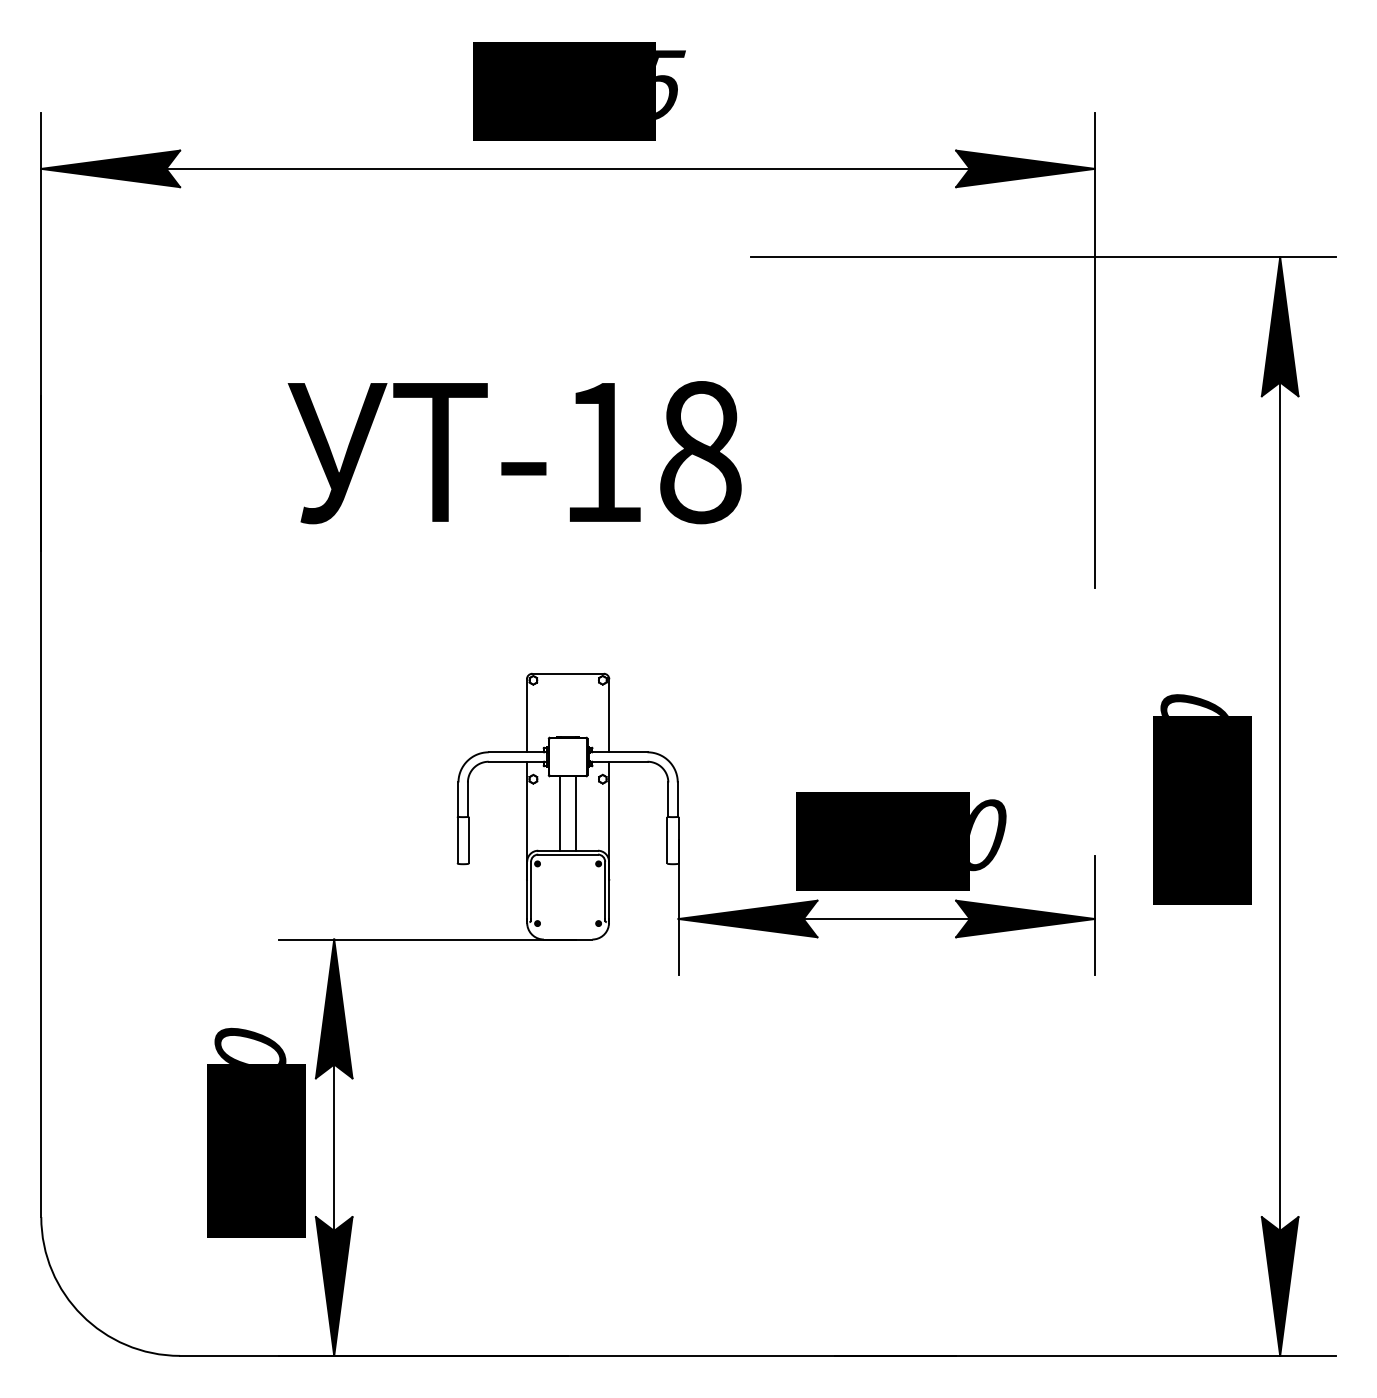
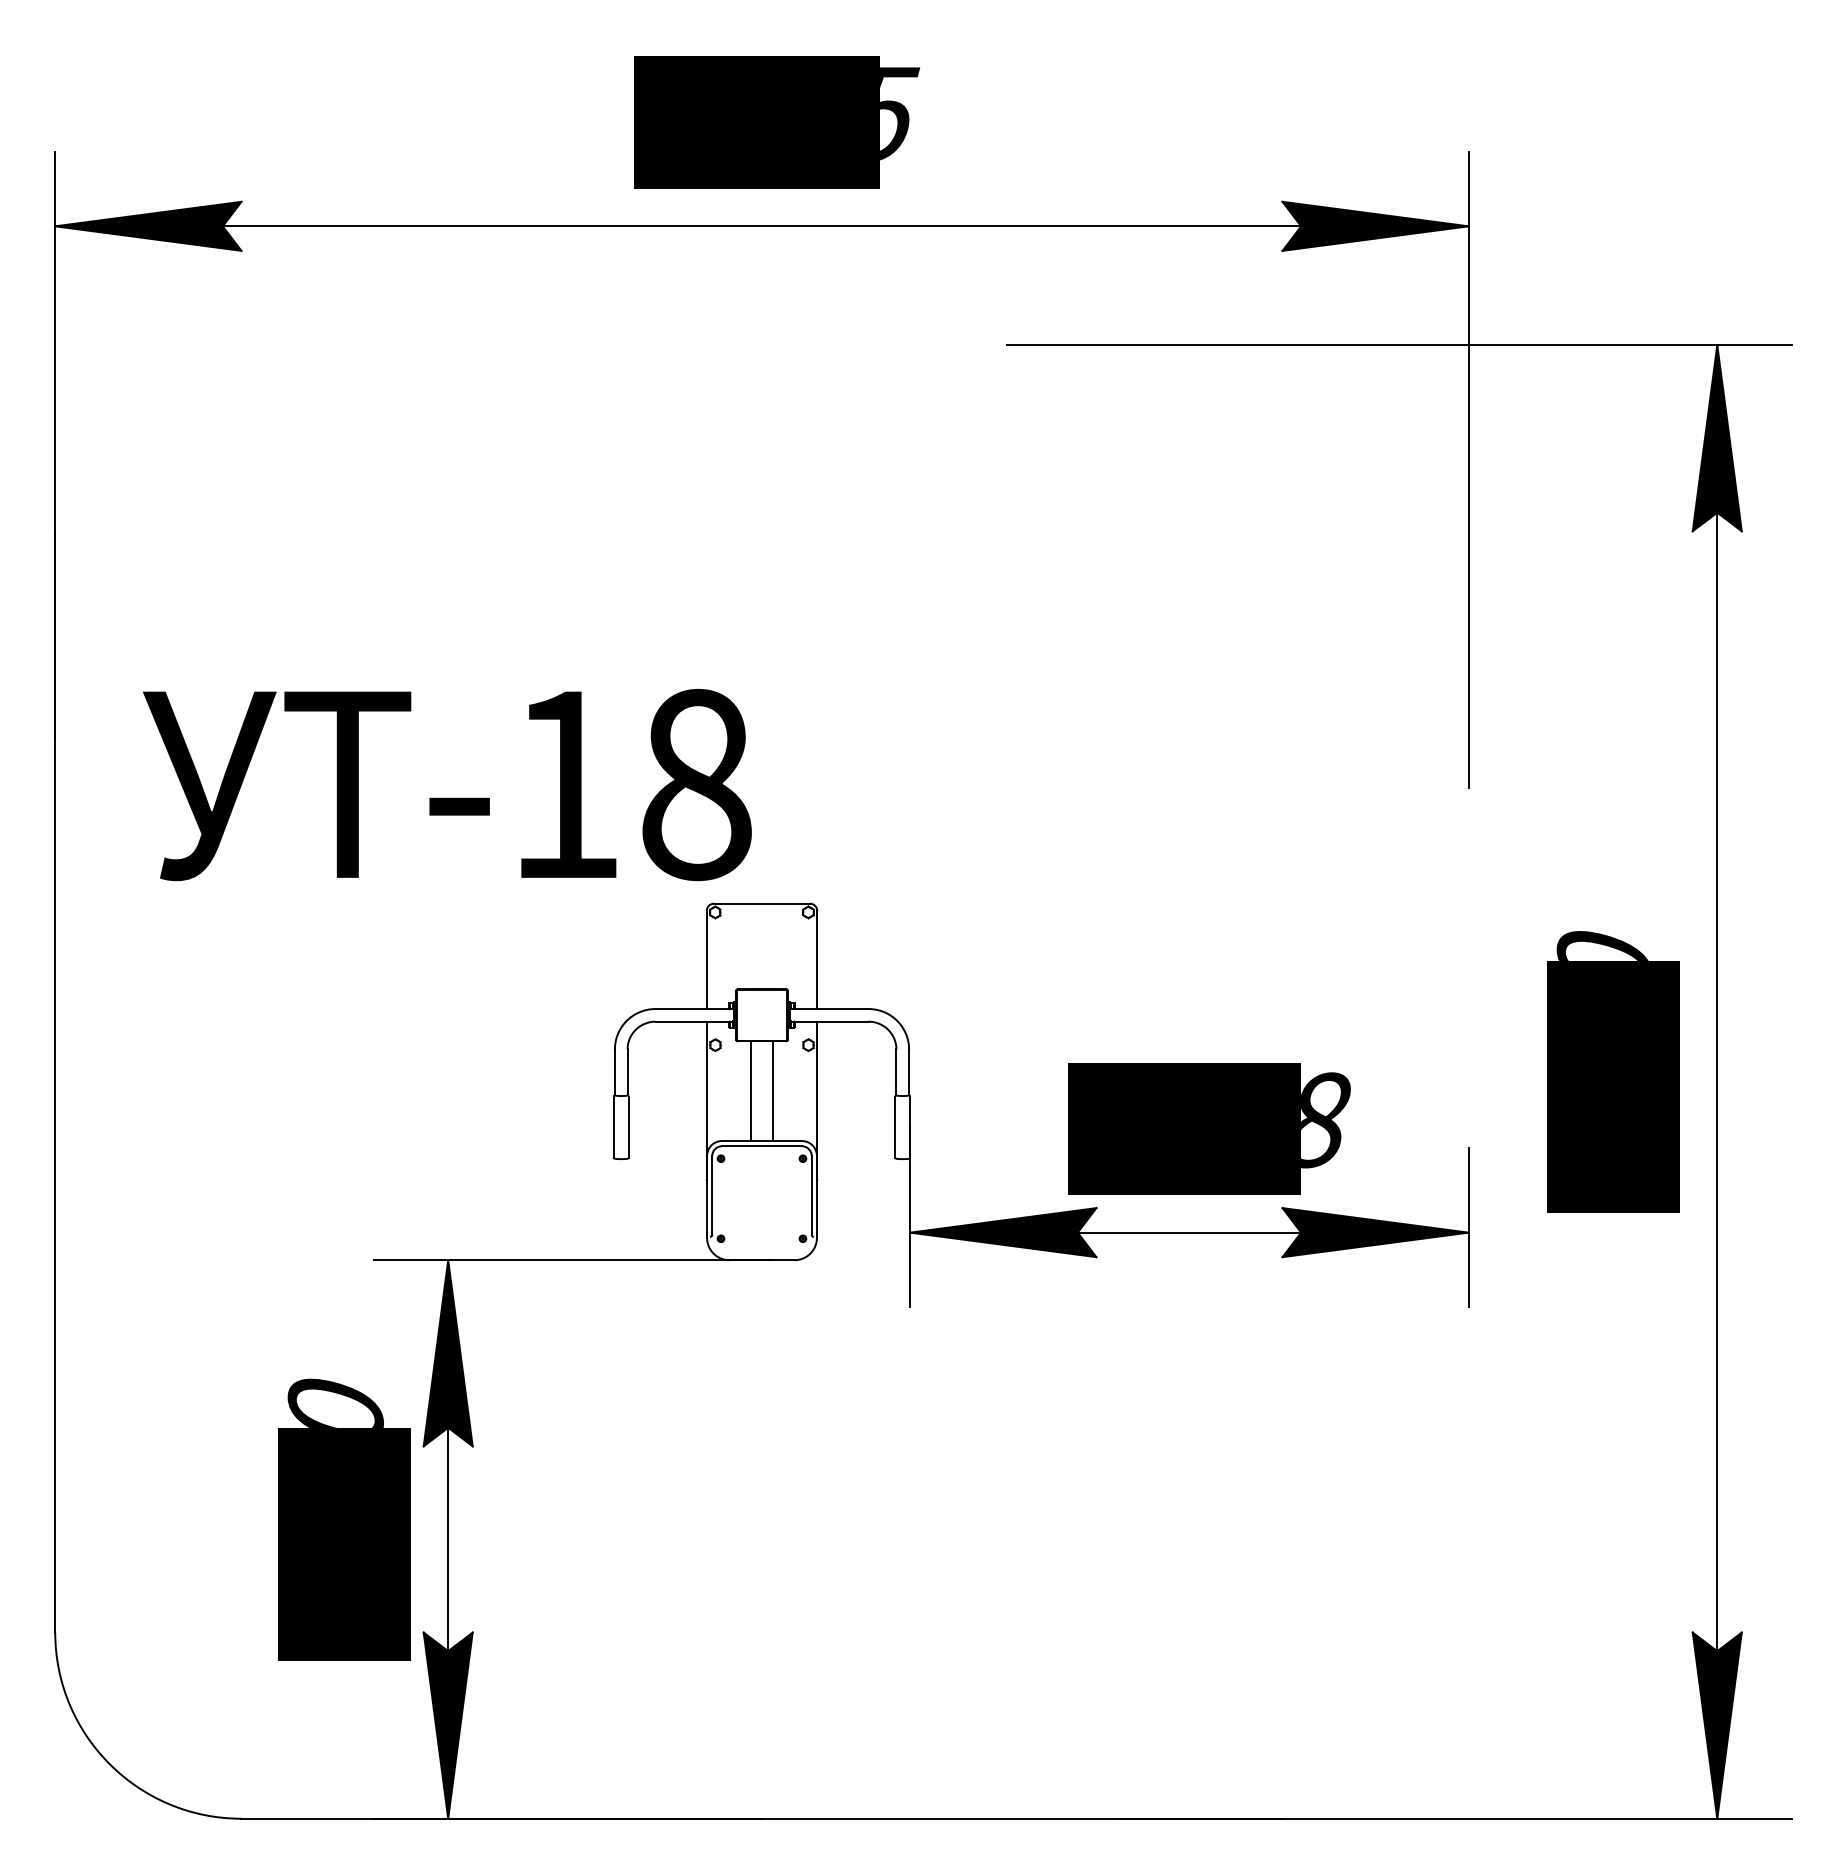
text: (514, 453) -> (447, 785), moved
text: (988, 835) -> (1325, 1120), 1500 -> 1658

